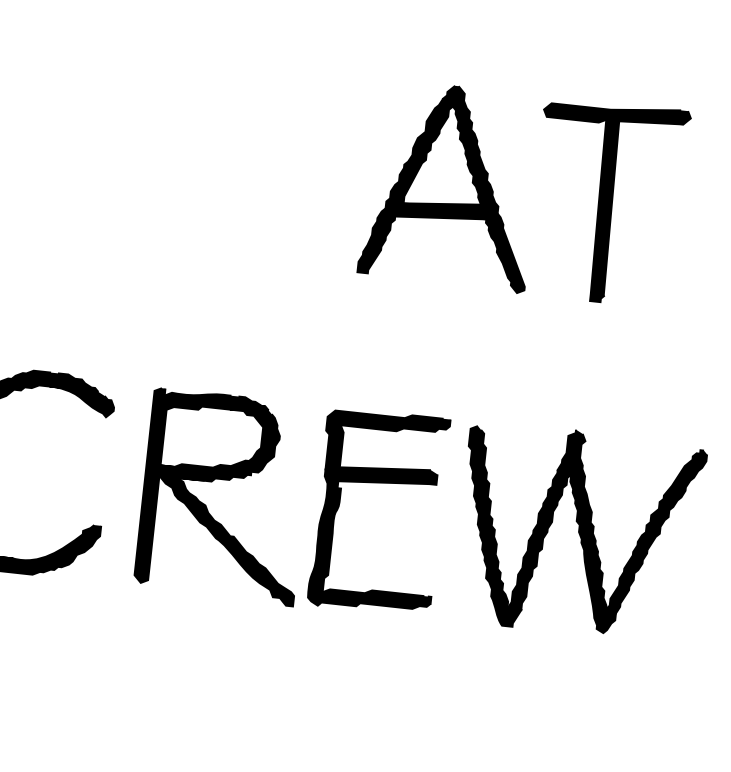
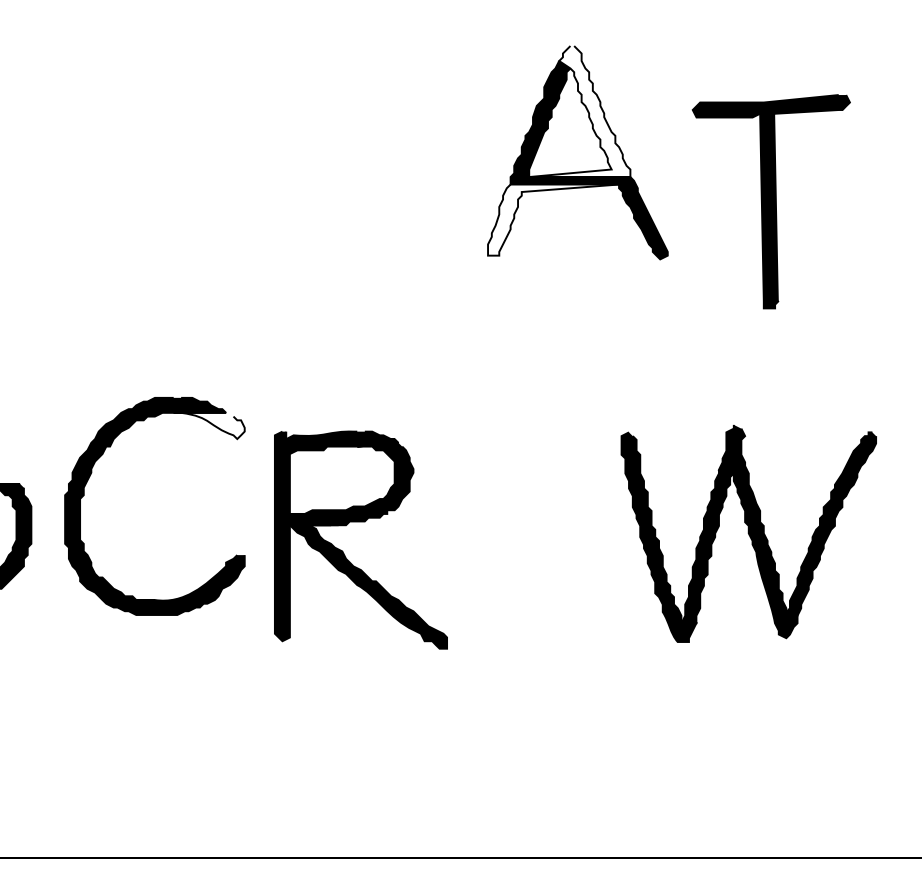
fill: (456, 147) -> (579, 111), removed
part: (607, 202) -> (770, 201), moved
fill: (421, 245) -> (553, 219), removed
fill: (80, 401) -> (208, 425), removed
part: (225, 480) -> (360, 522), moved
part: (375, 483) -> (531, 478), removed
part: (578, 532) -> (748, 533), moved

